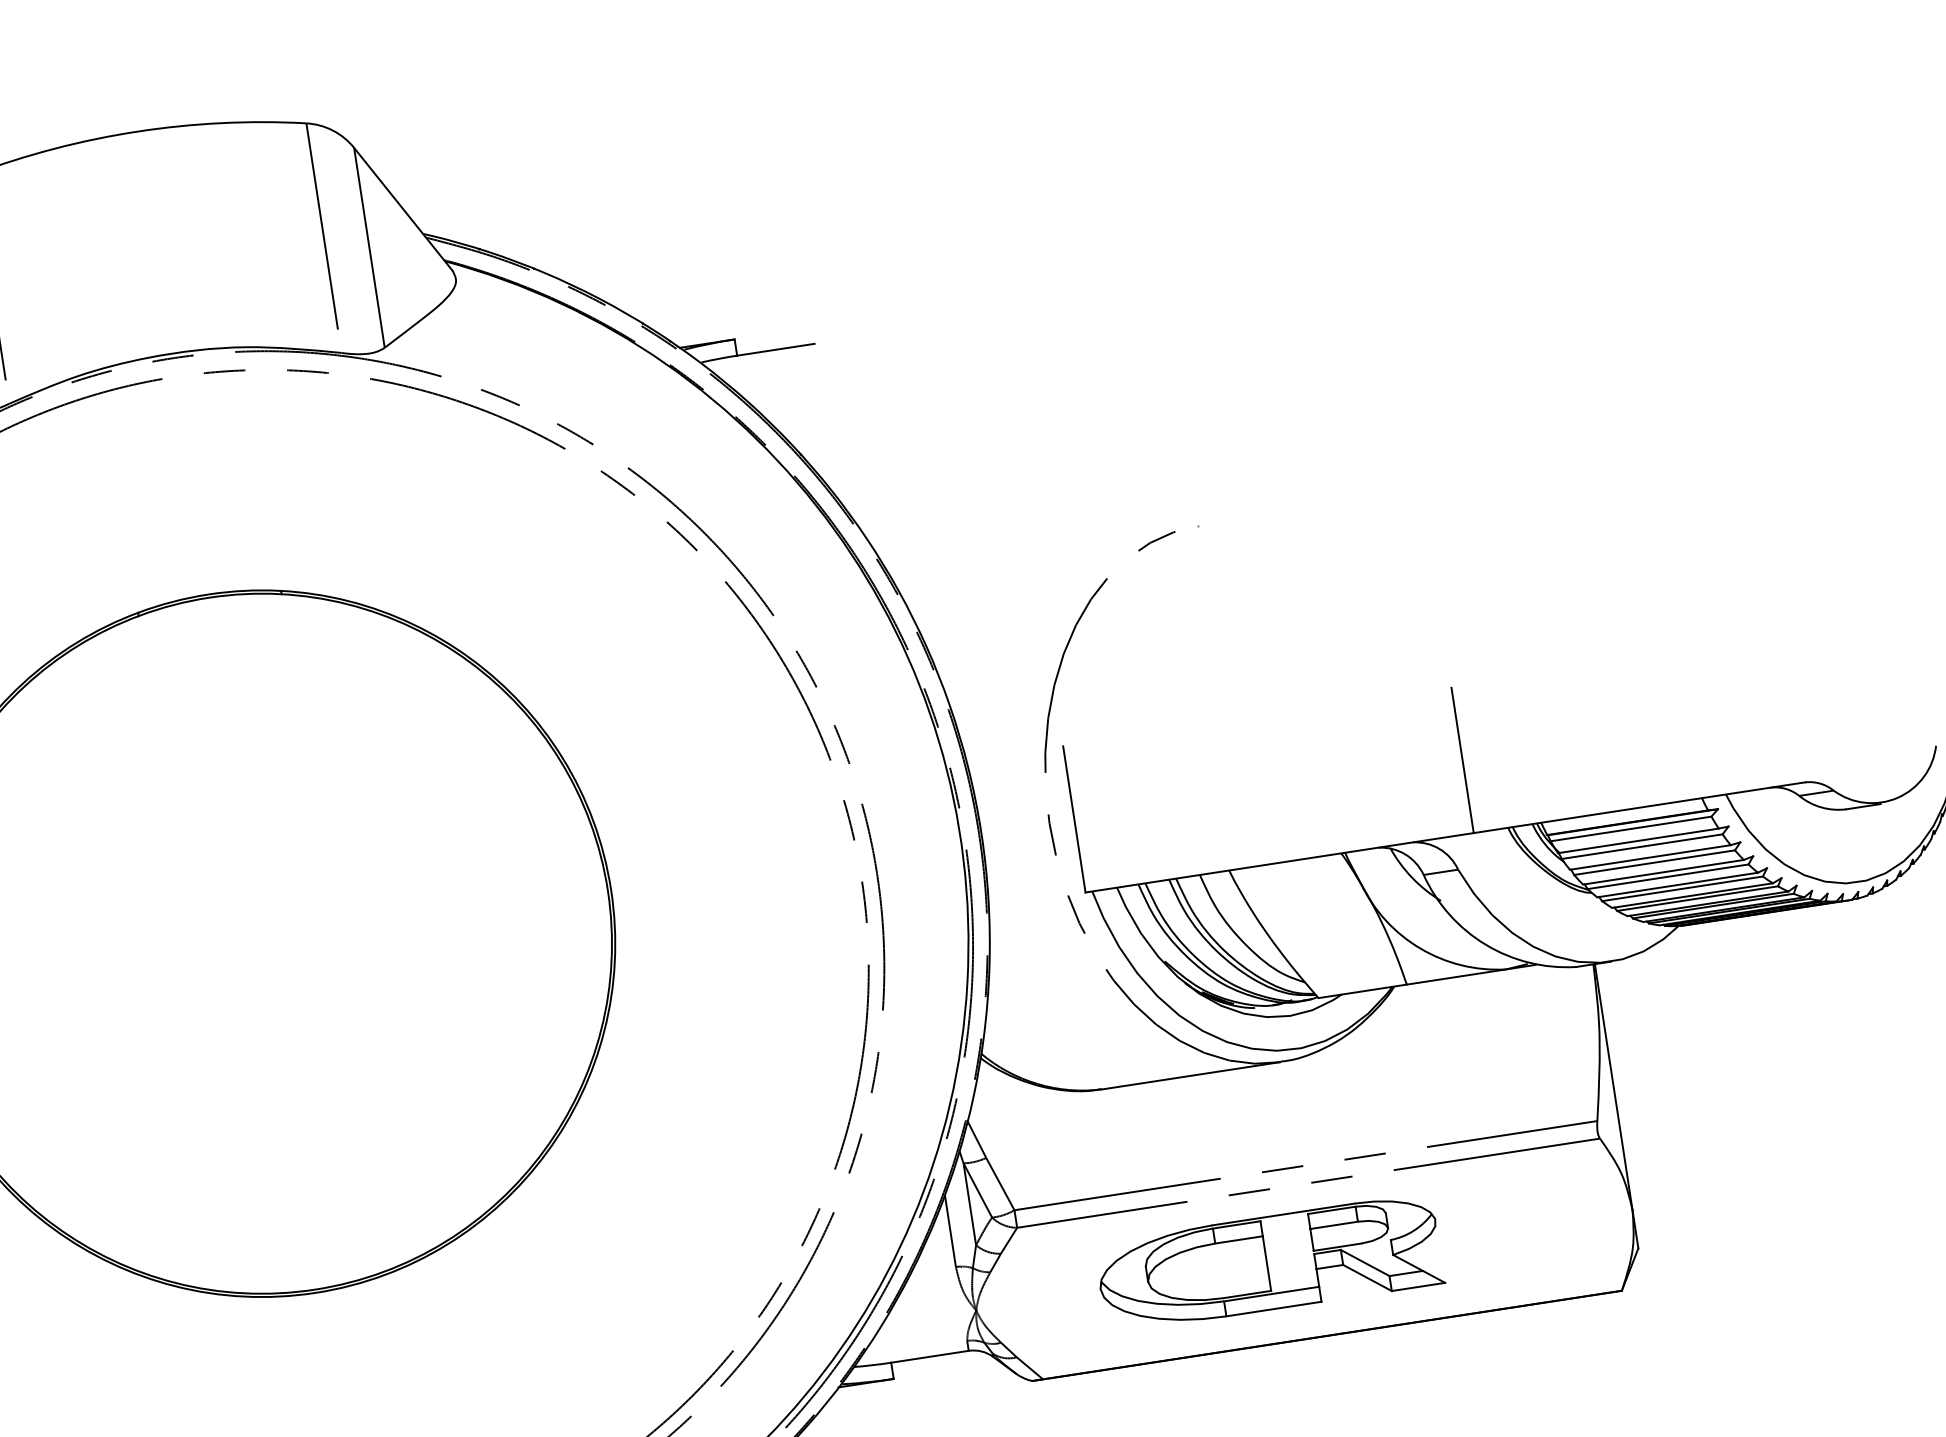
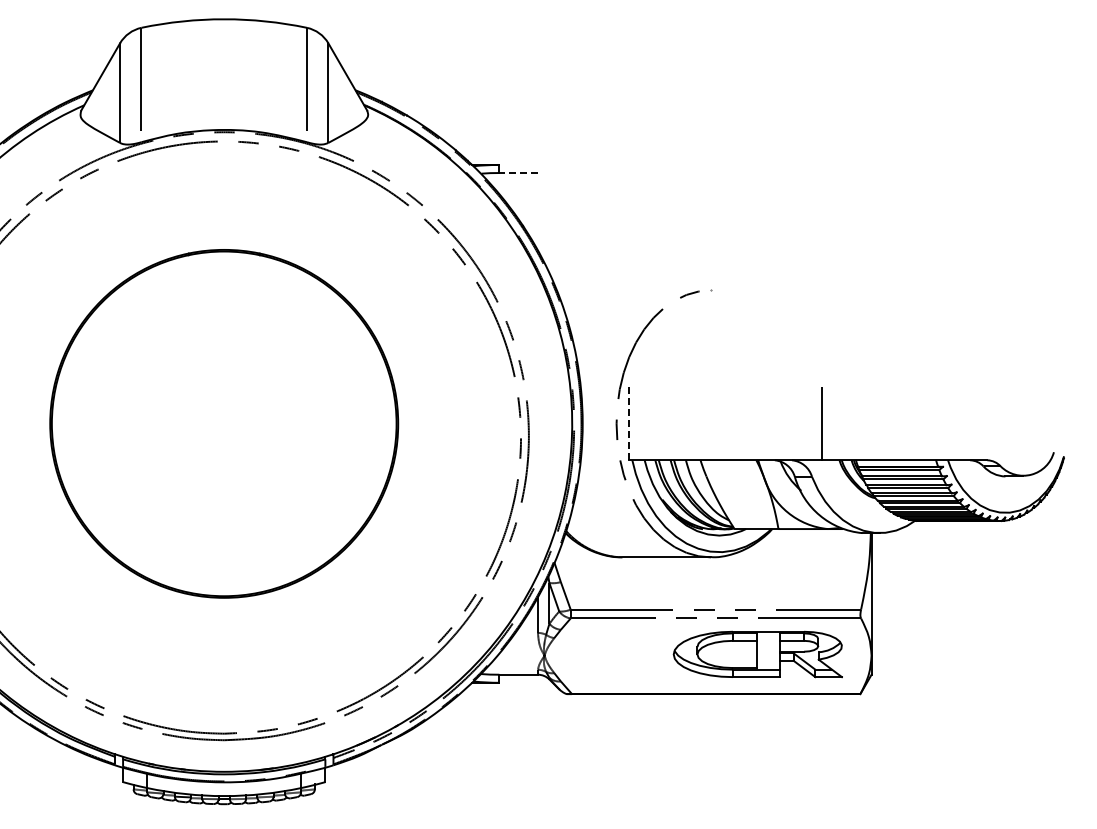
line: (775, 350) -> (518, 173), solid -> dashed
line: (1073, 820) -> (628, 424), solid -> dashed
part: (1268, 1263) -> (757, 654), moved

